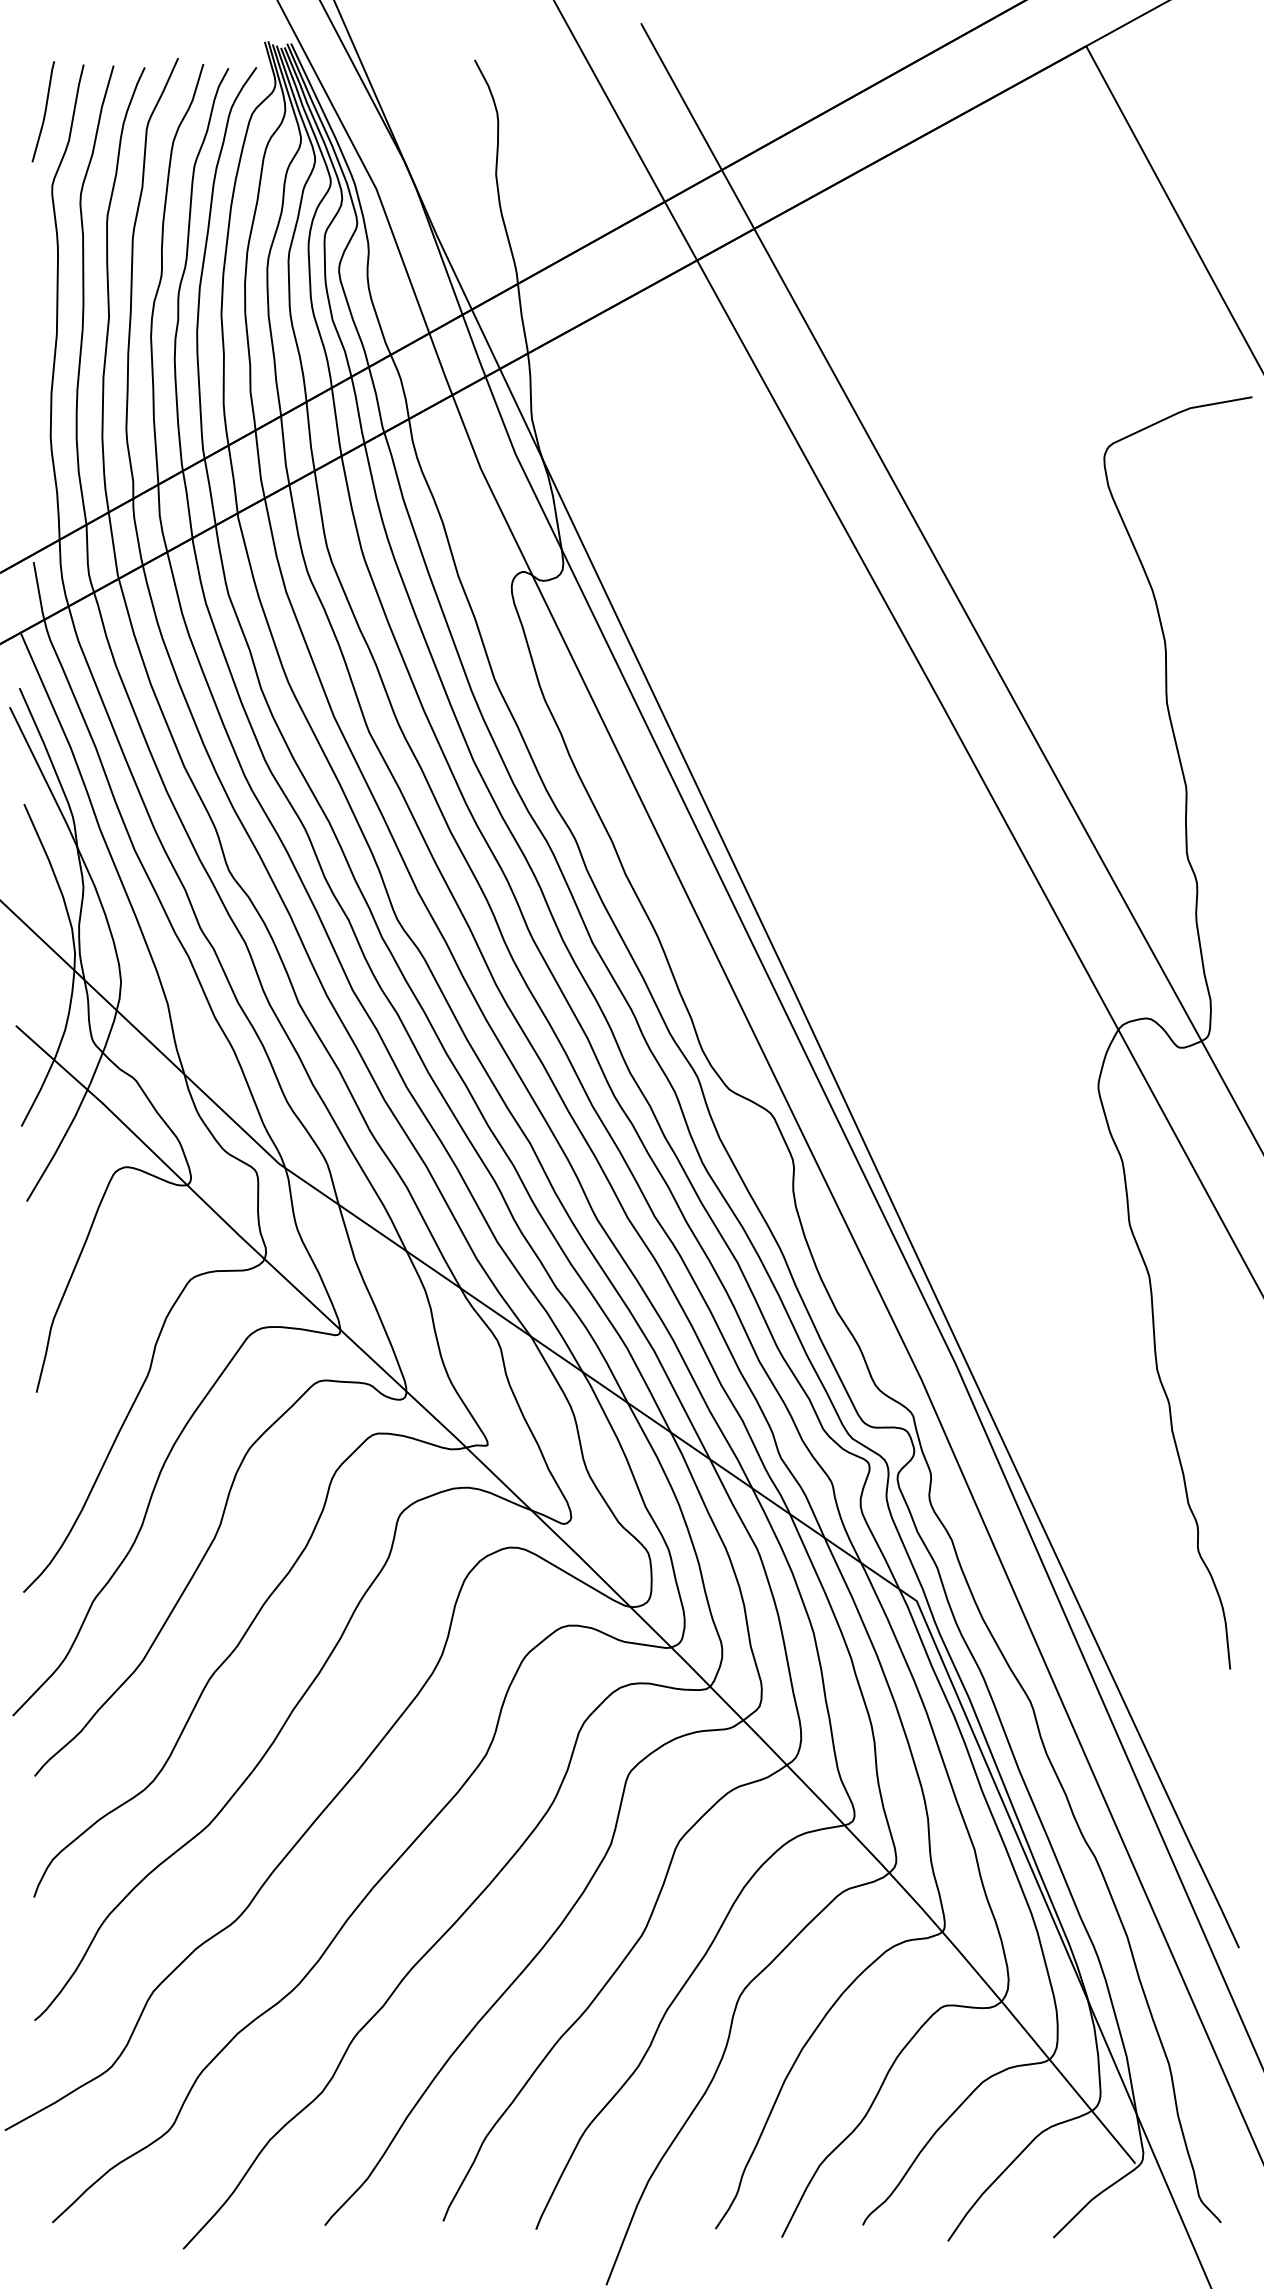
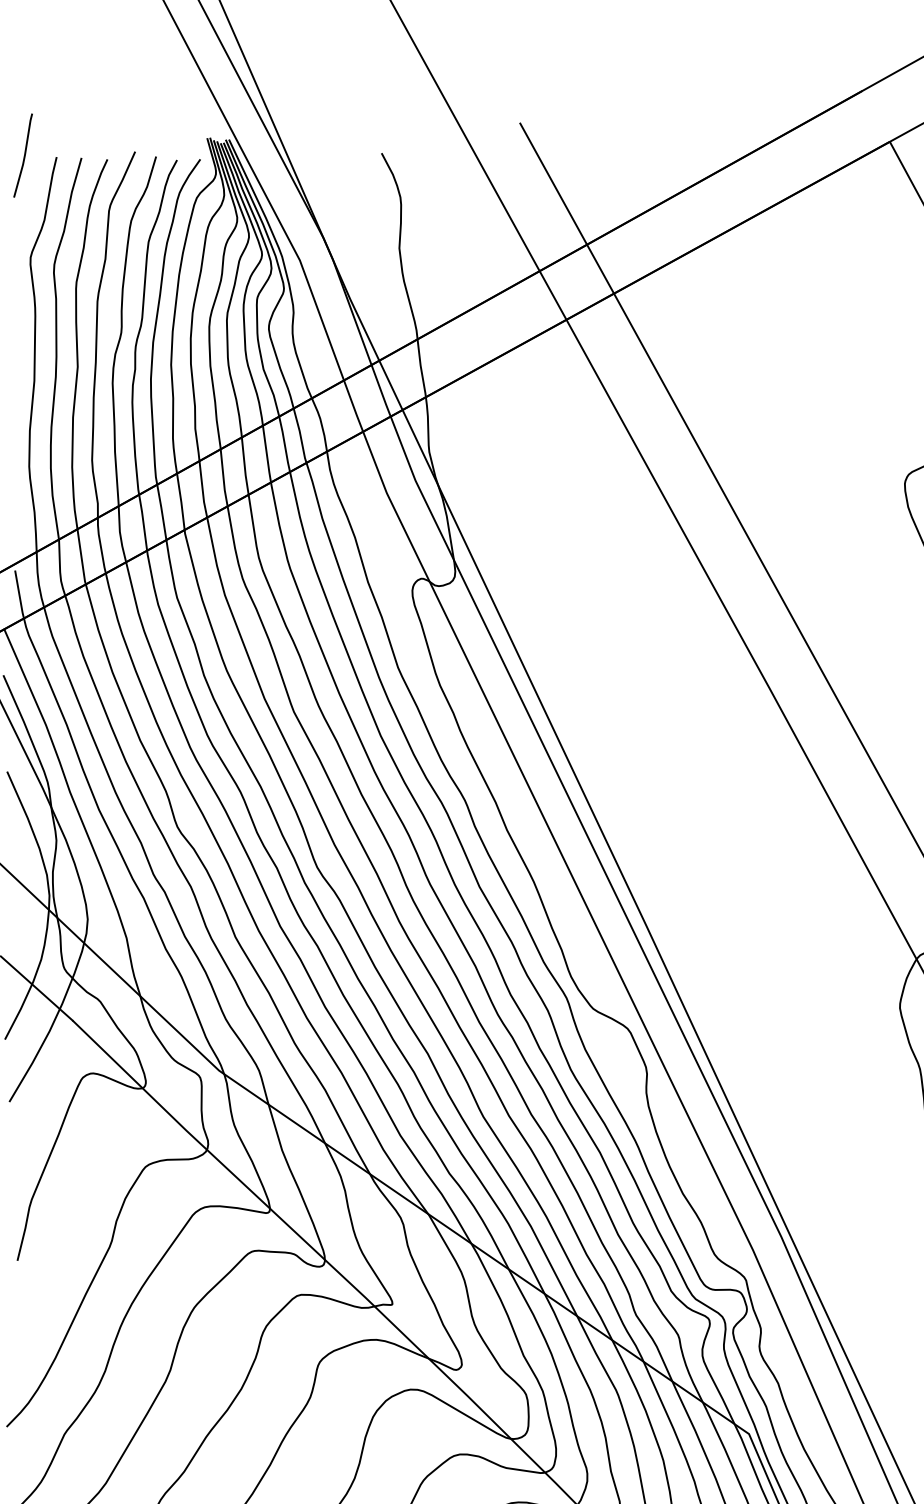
line: (44, 111) -> (24, 155), moved

